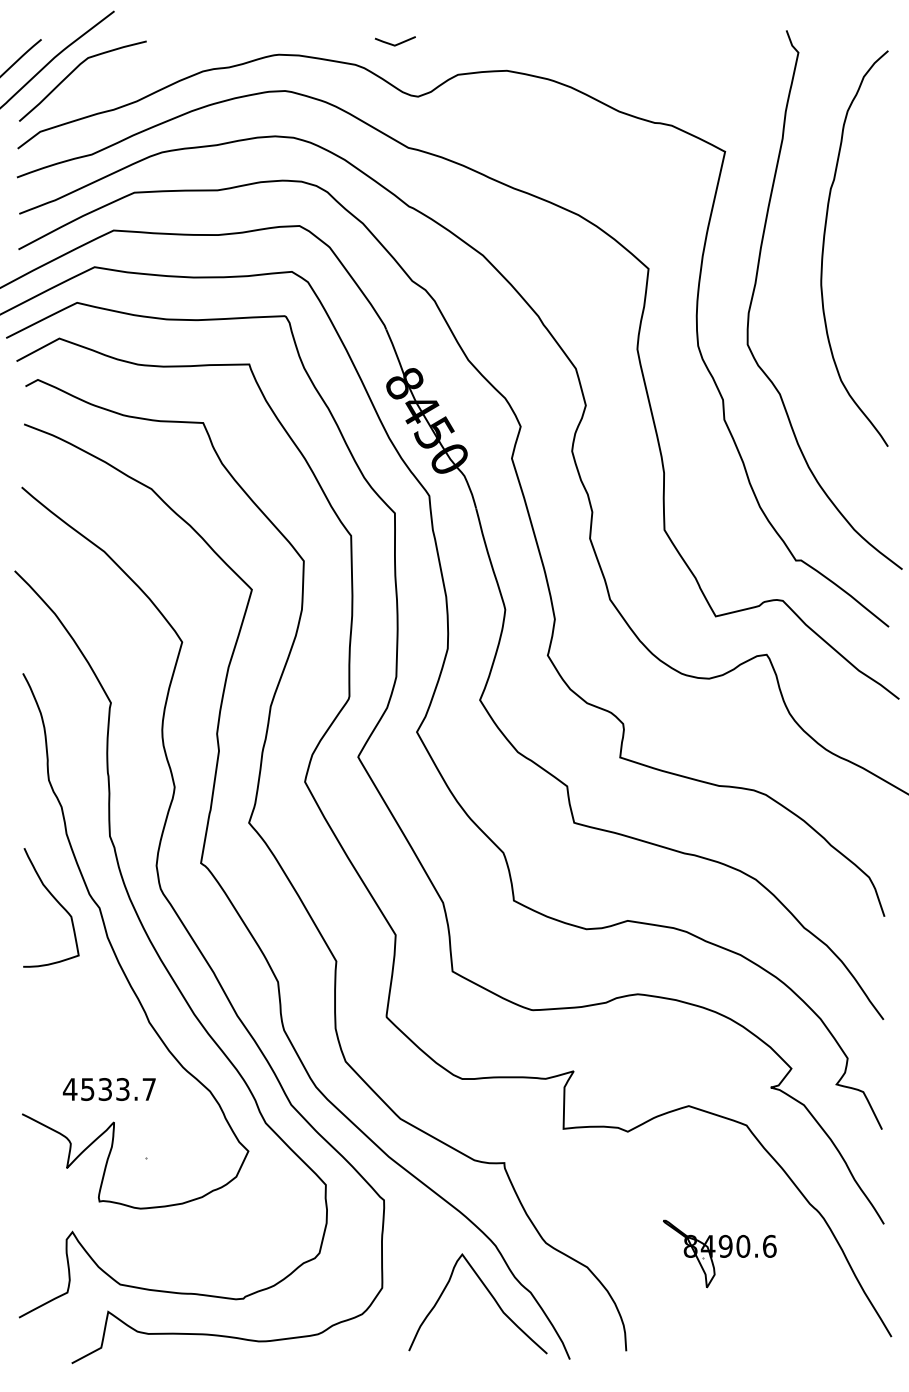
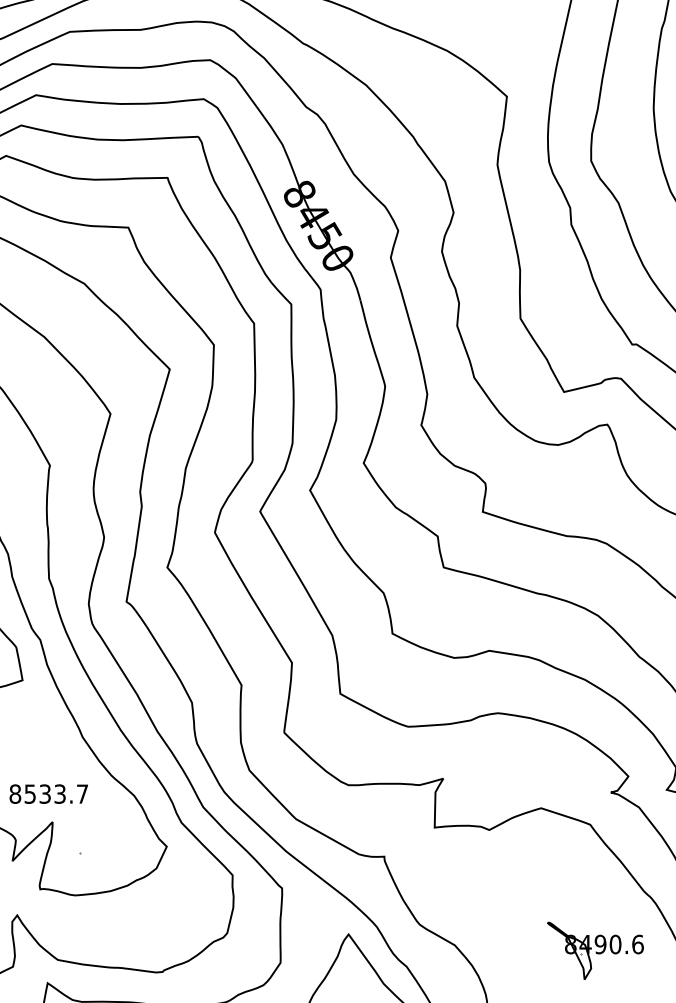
text: (69, 1089) -> (14, 794), 4533.7 -> 8533.7
part: (719, 1253) -> (595, 950), moved

